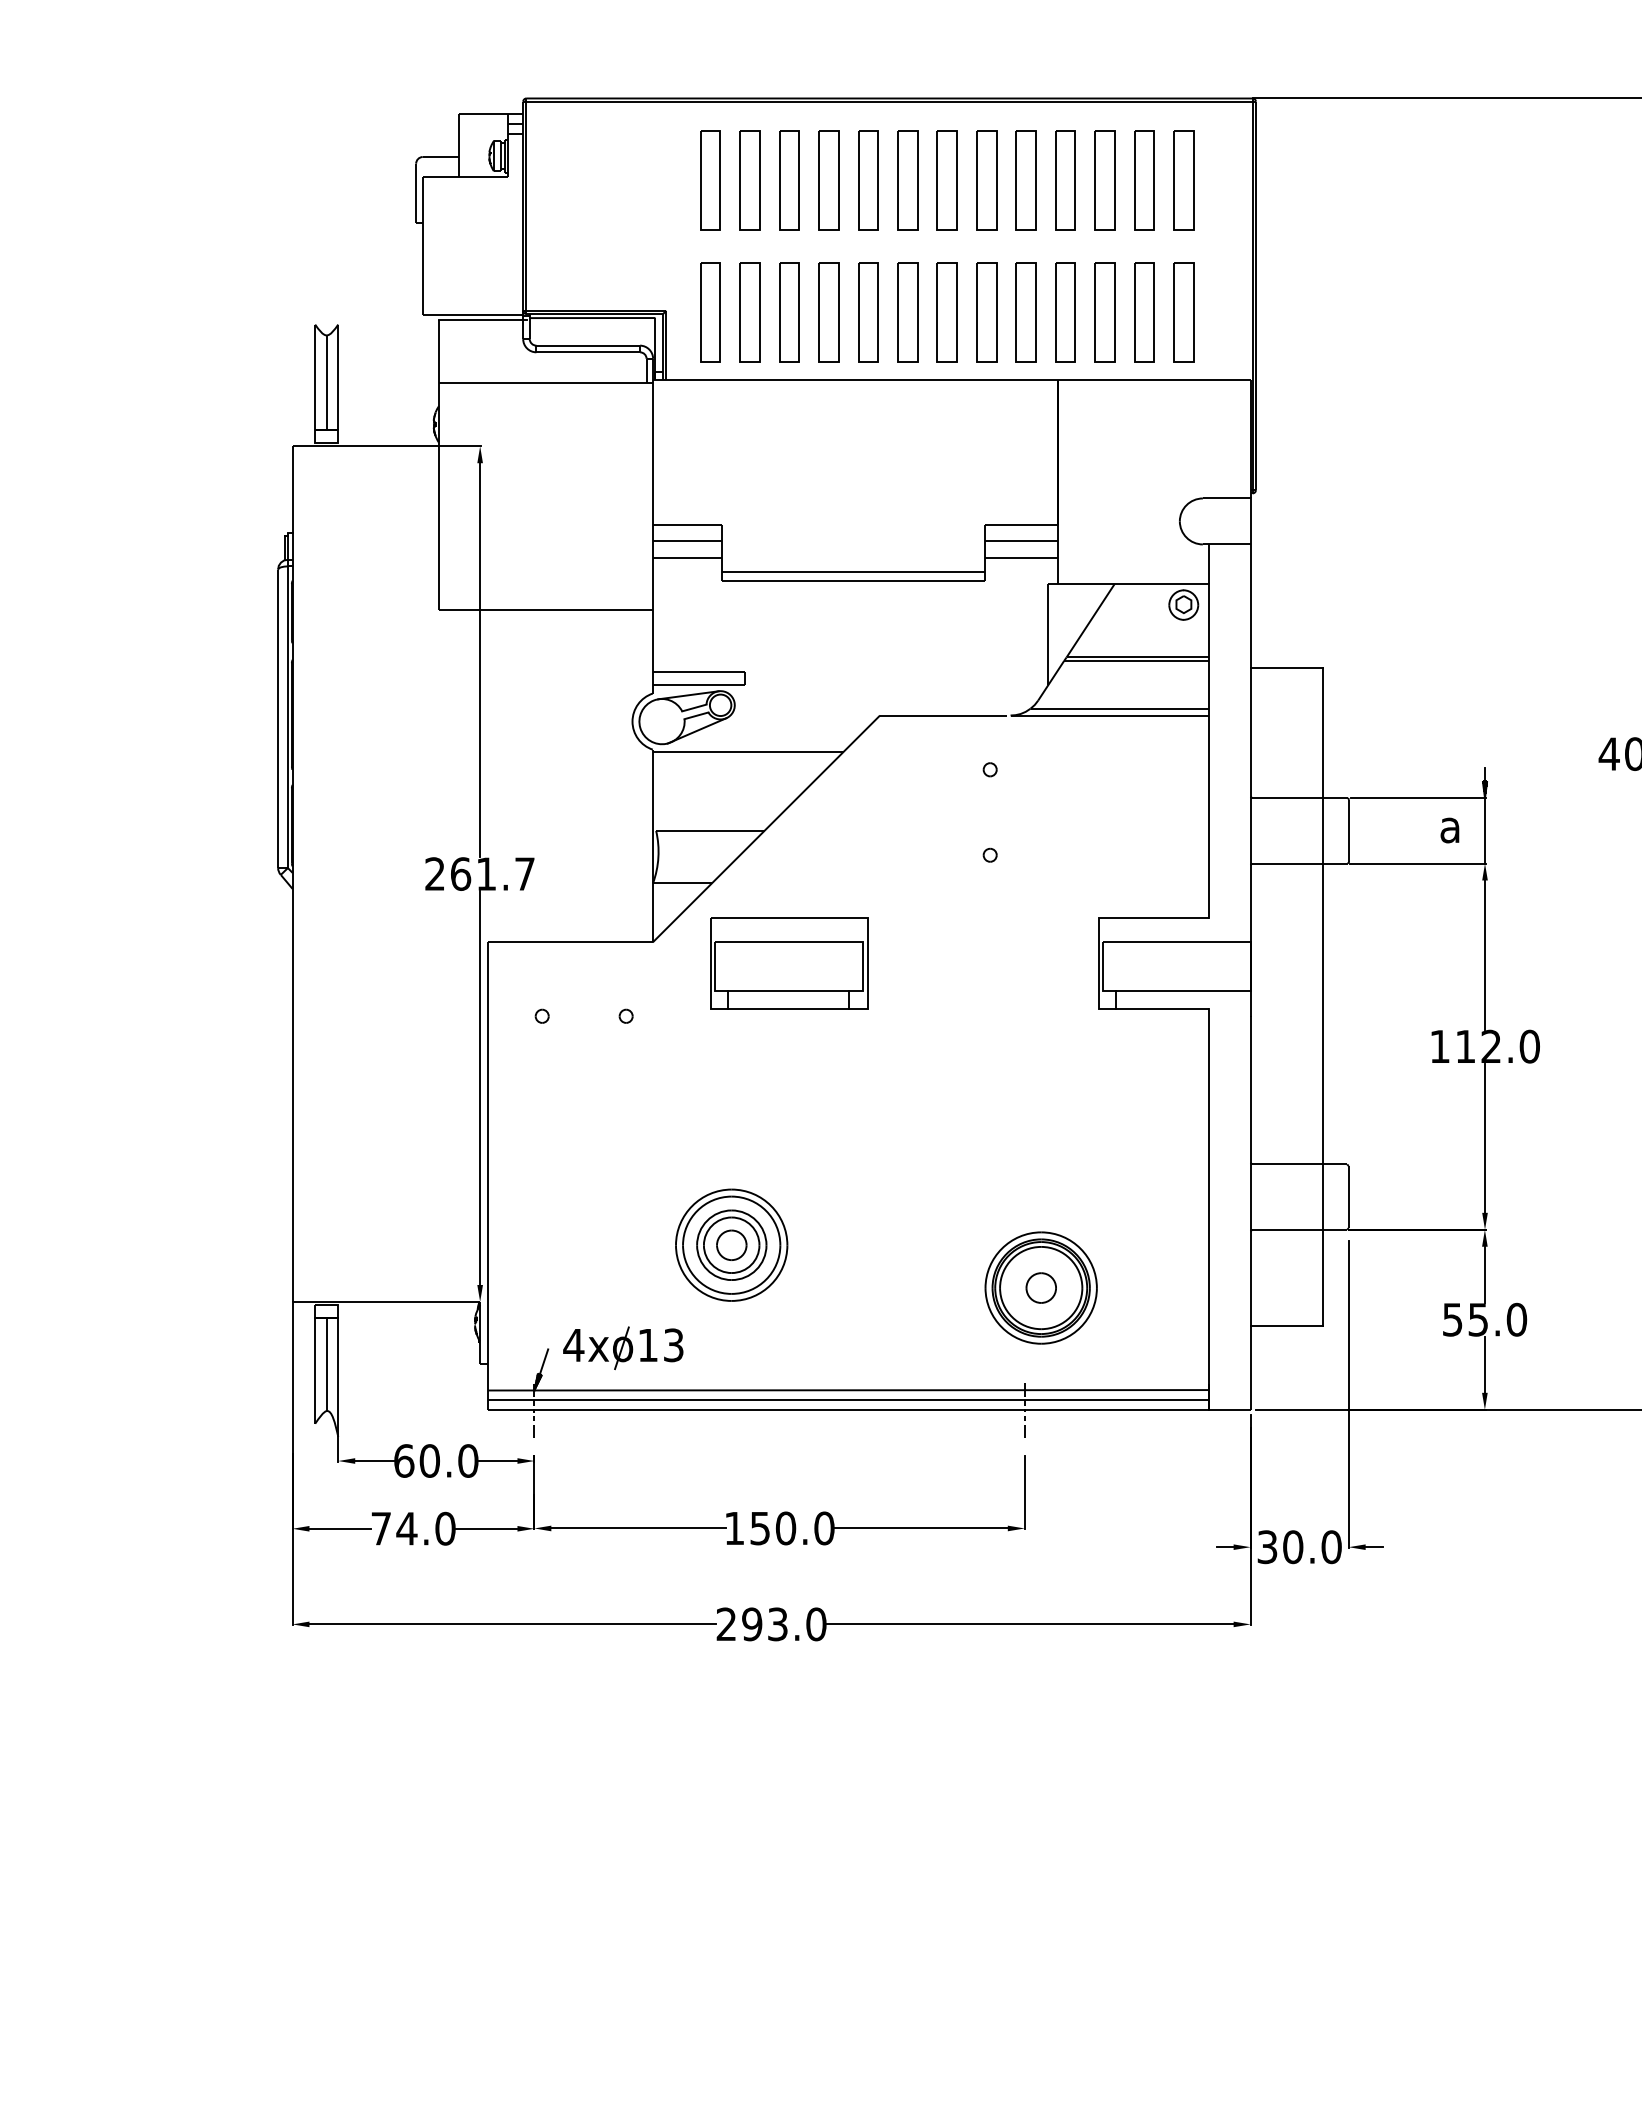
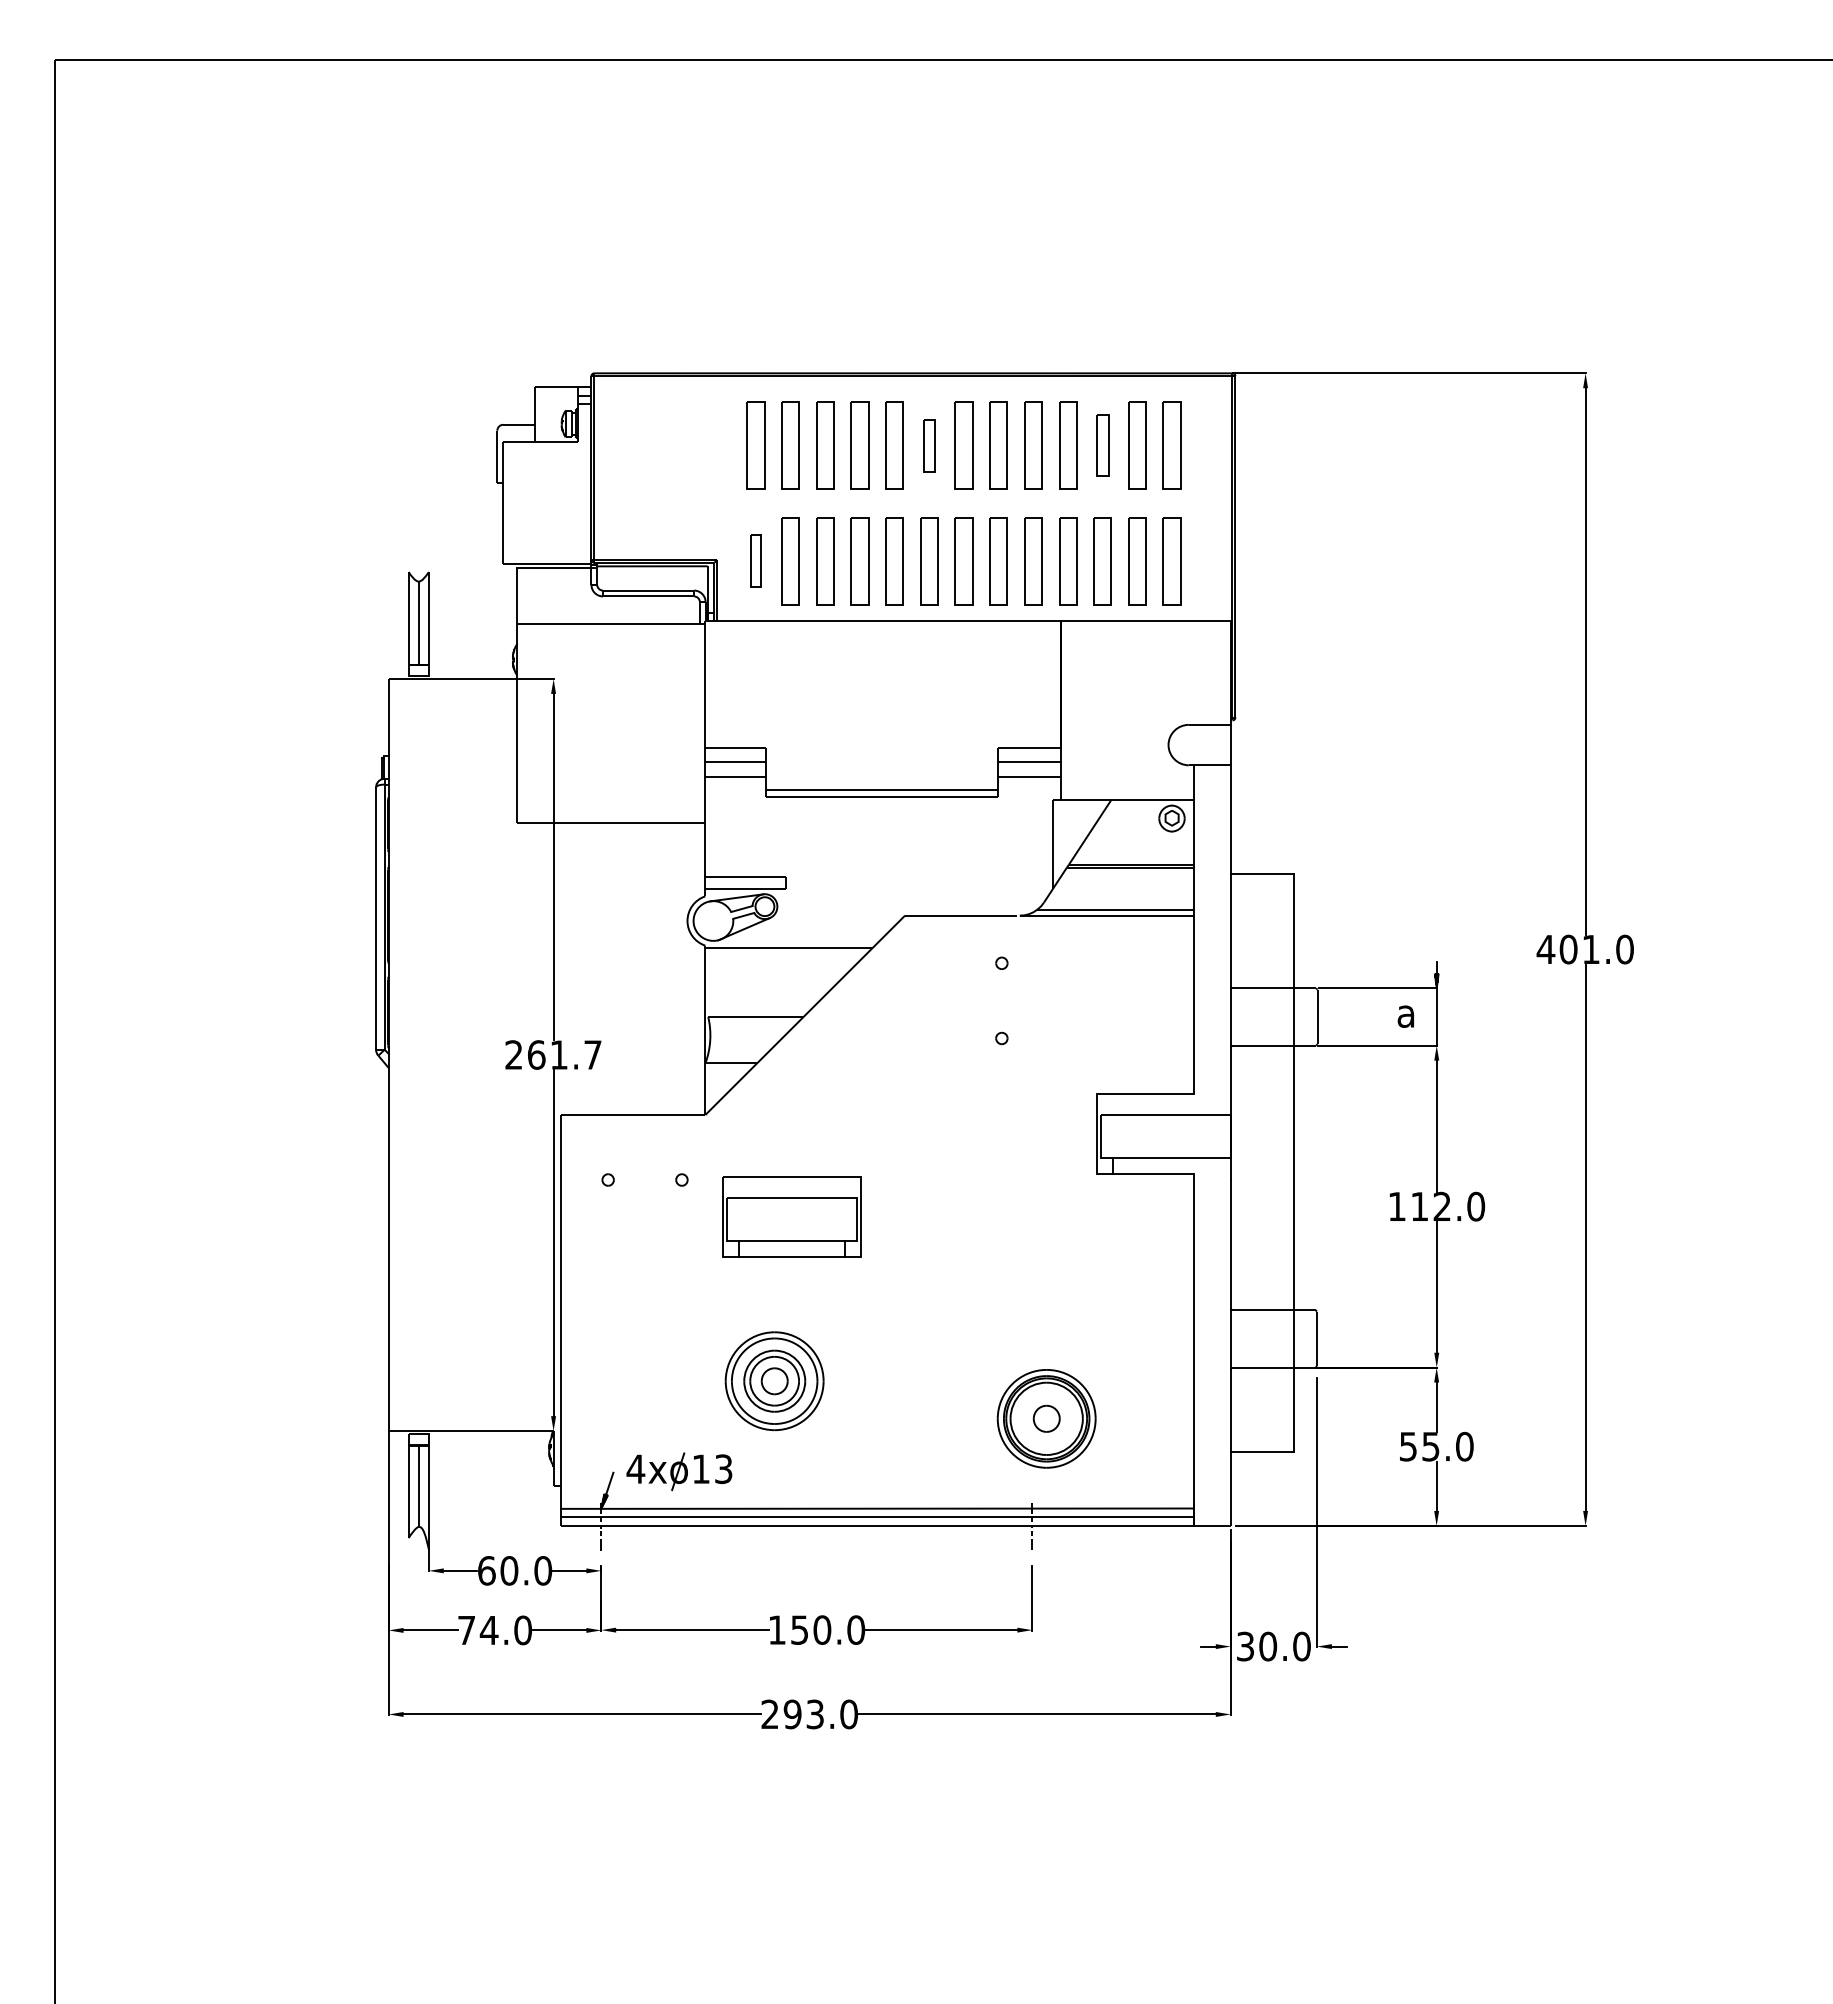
part: (907, 180) -> (929, 445), size x0.6
part: (1104, 180) -> (1102, 445), size x0.7
part: (709, 312) -> (755, 561), size x0.6
part: (788, 963) -> (791, 1216), moved

